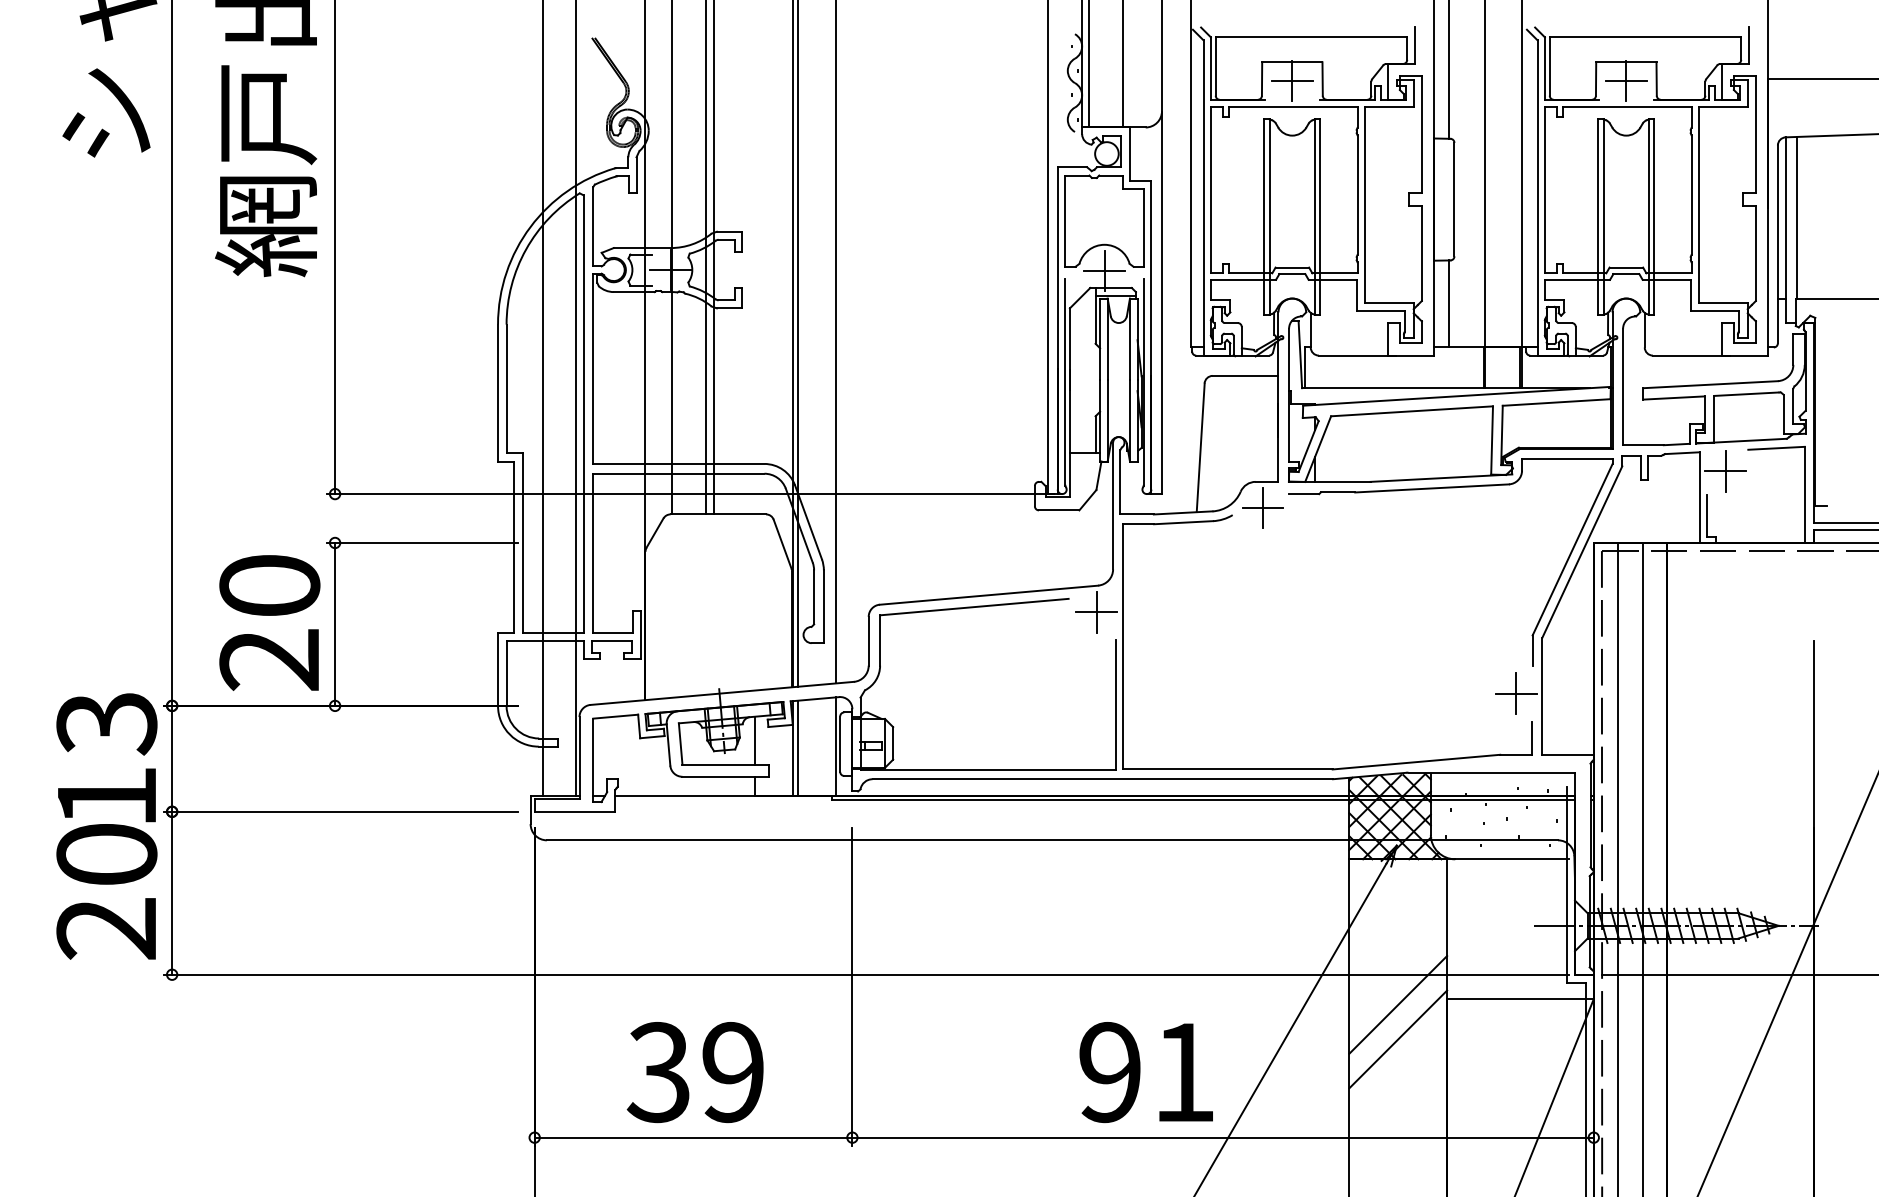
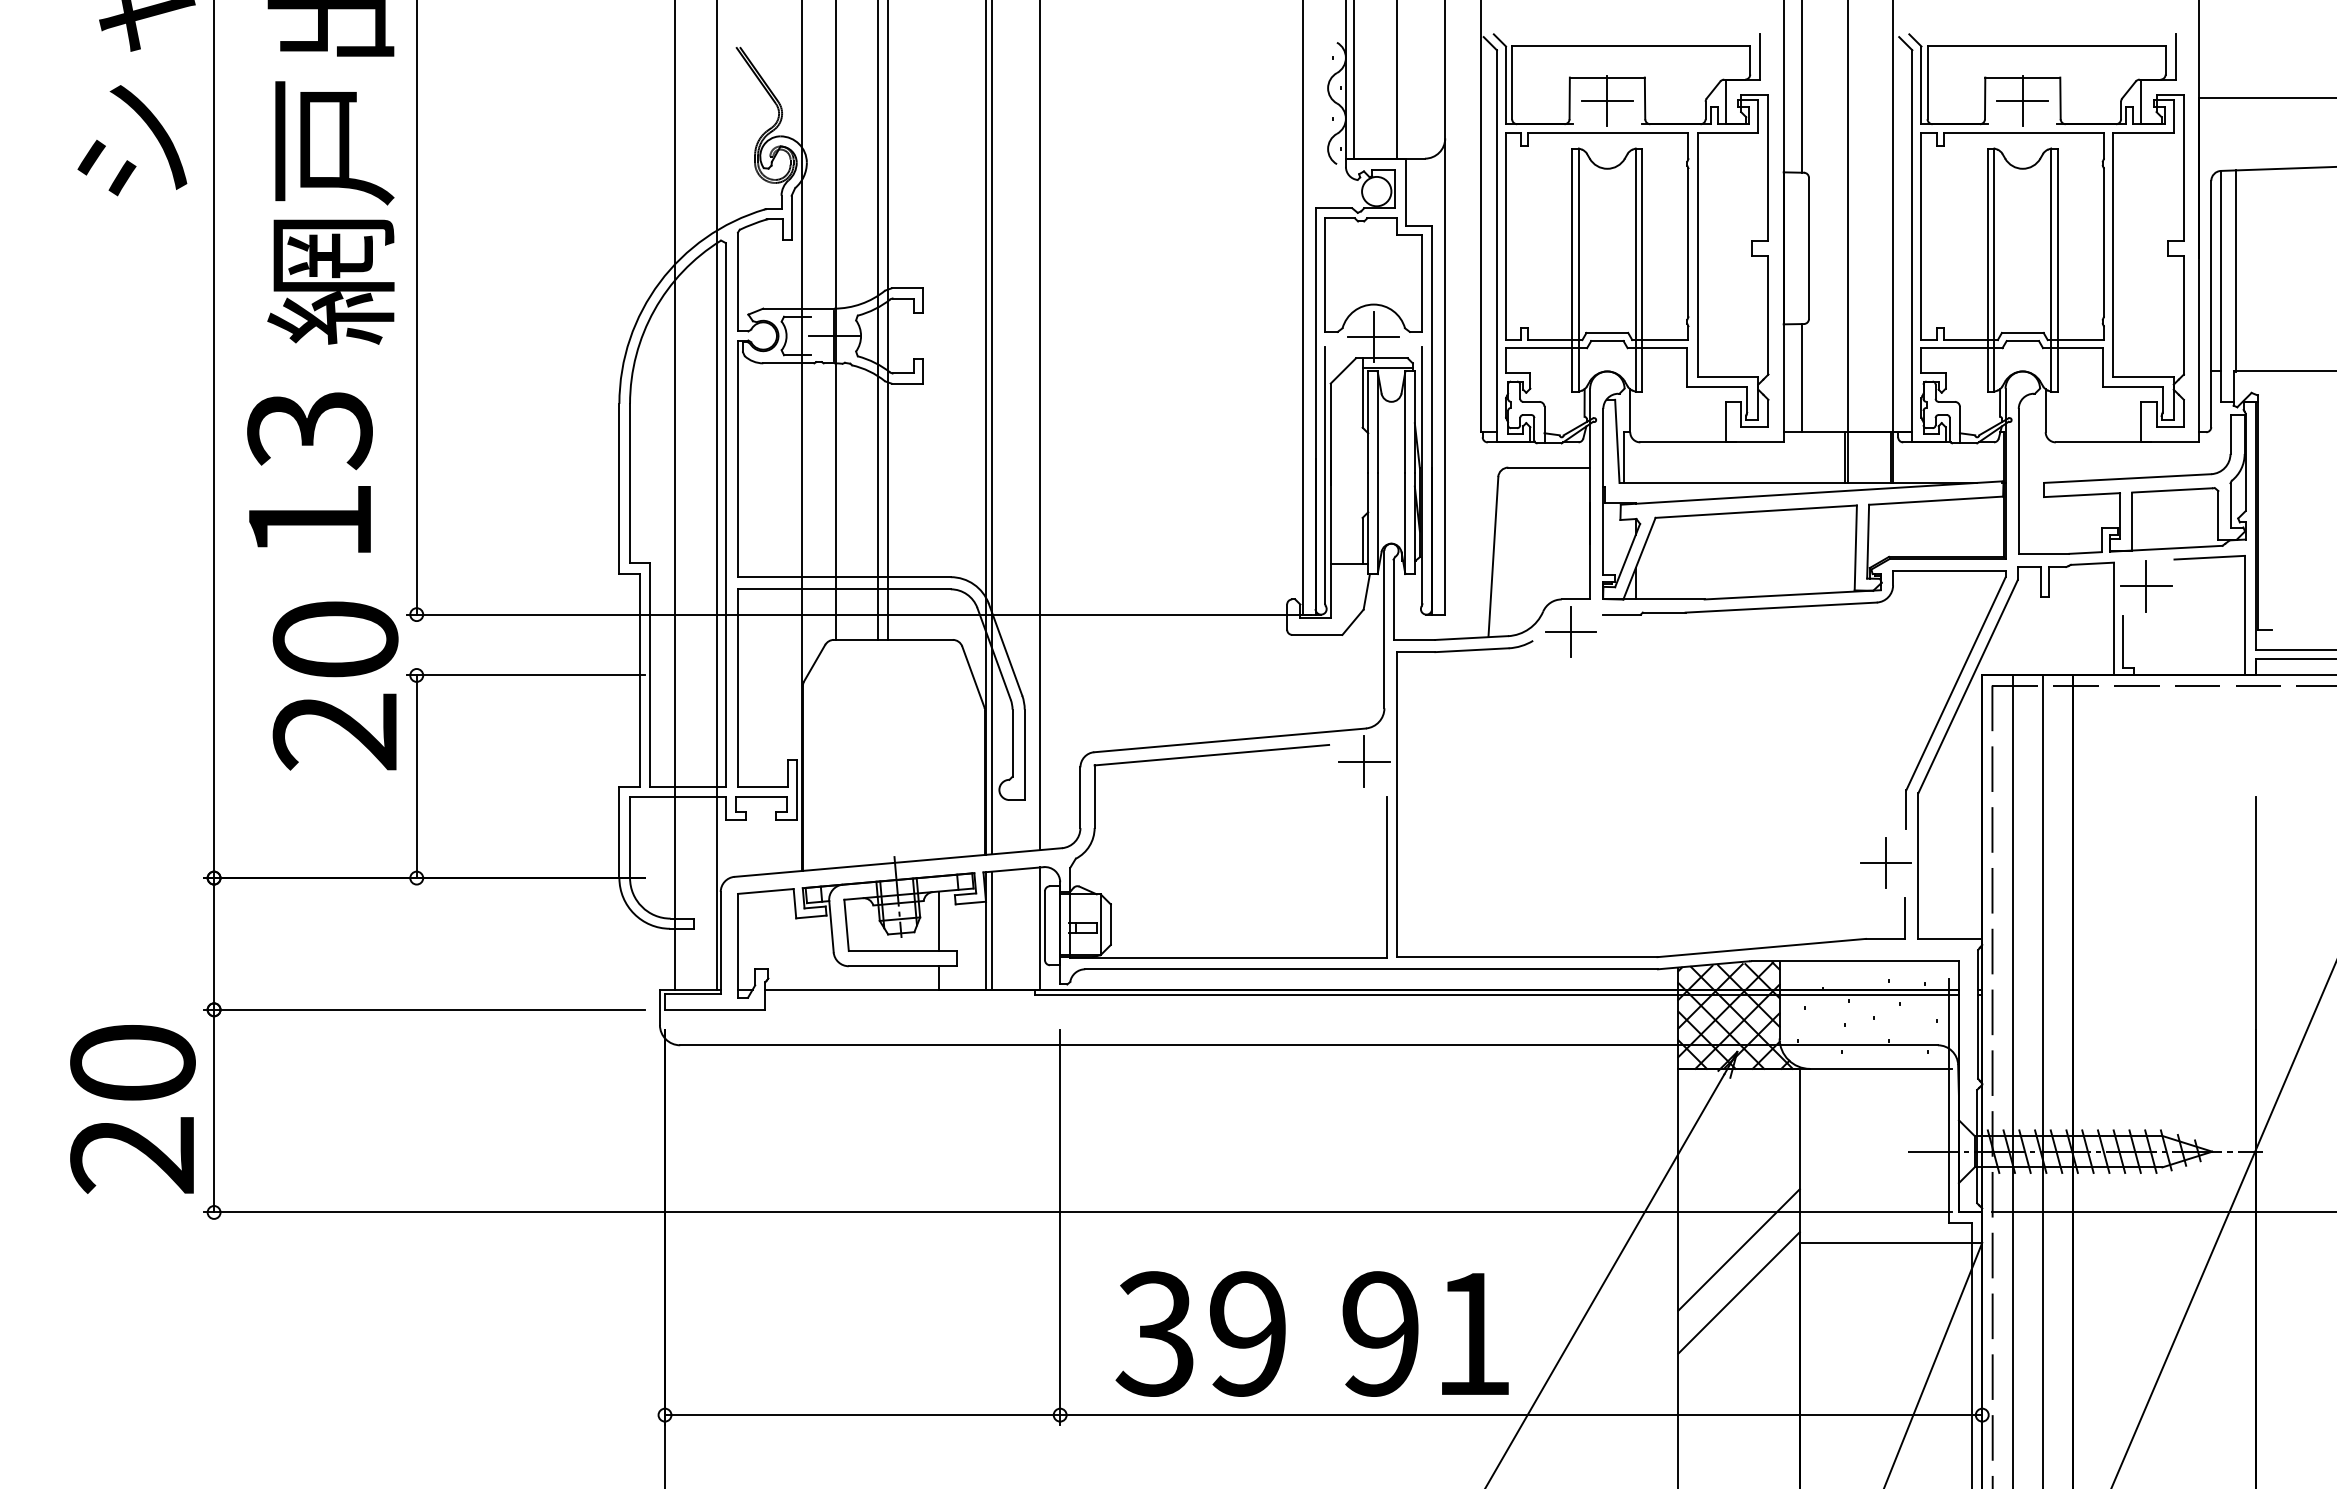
text: (269, 622) -> (335, 685), moved
text: (106, 757) -> (309, 472), moved
text: (695, 1072) -> (1200, 1333), moved

